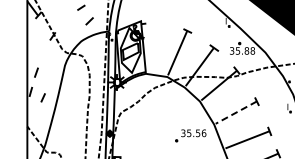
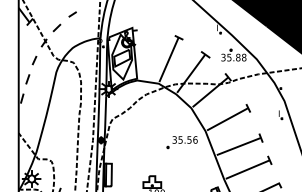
line: (89, 20) -> (56, 27), moved
line: (43, 97) -> (34, 60), moved
line: (236, 112) -> (227, 119), dashed -> solid

